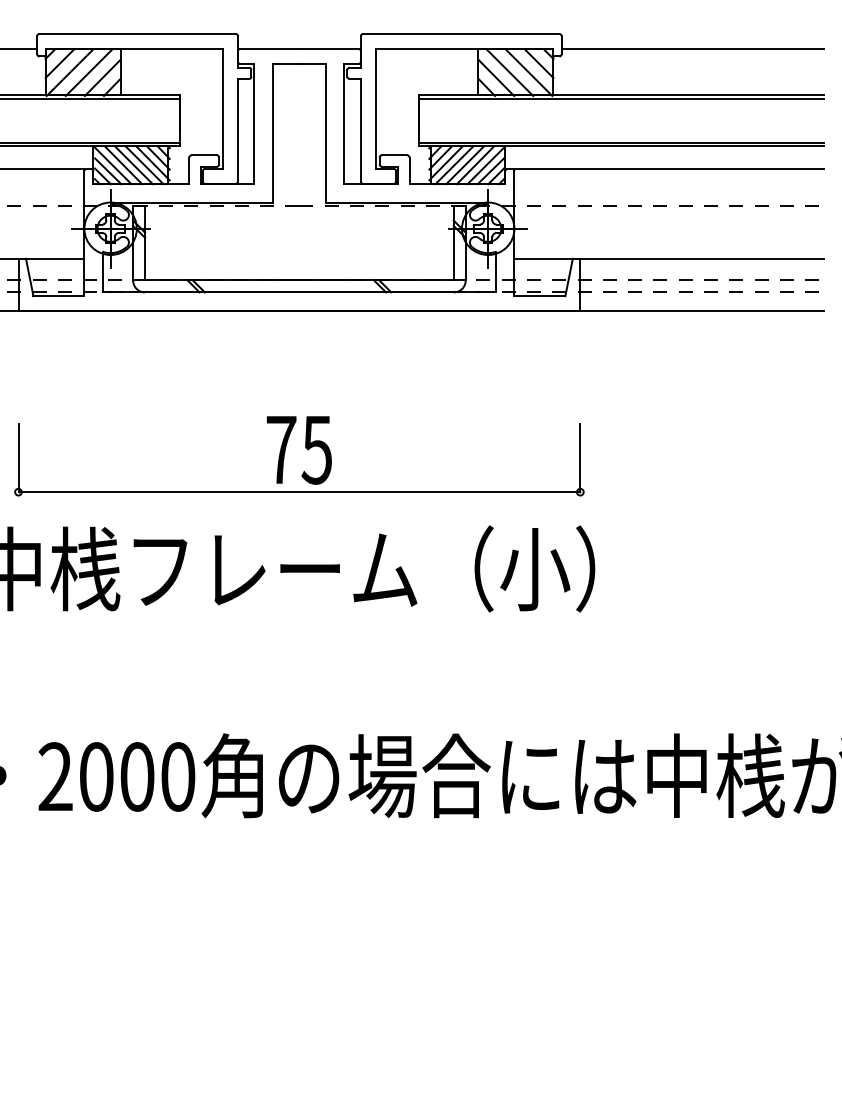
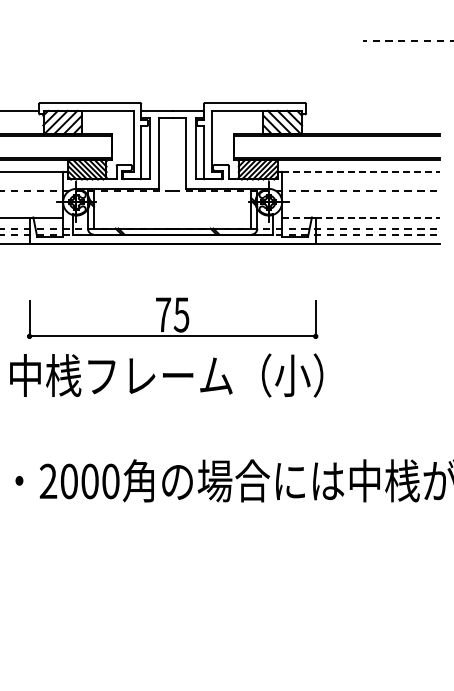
line: (691, 48) -> (372, 110), removed
line: (668, 168) -> (360, 171), solid -> dashed
line: (668, 258) -> (360, 217), solid -> dashed

